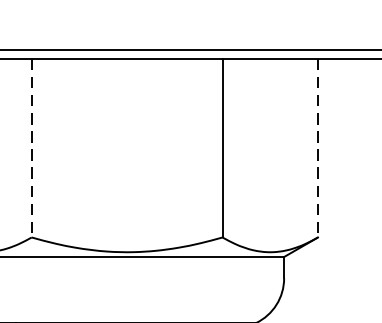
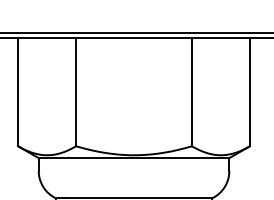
line: (32, 148) -> (76, 92), dashed -> solid
line: (317, 148) -> (249, 92), dashed -> solid

